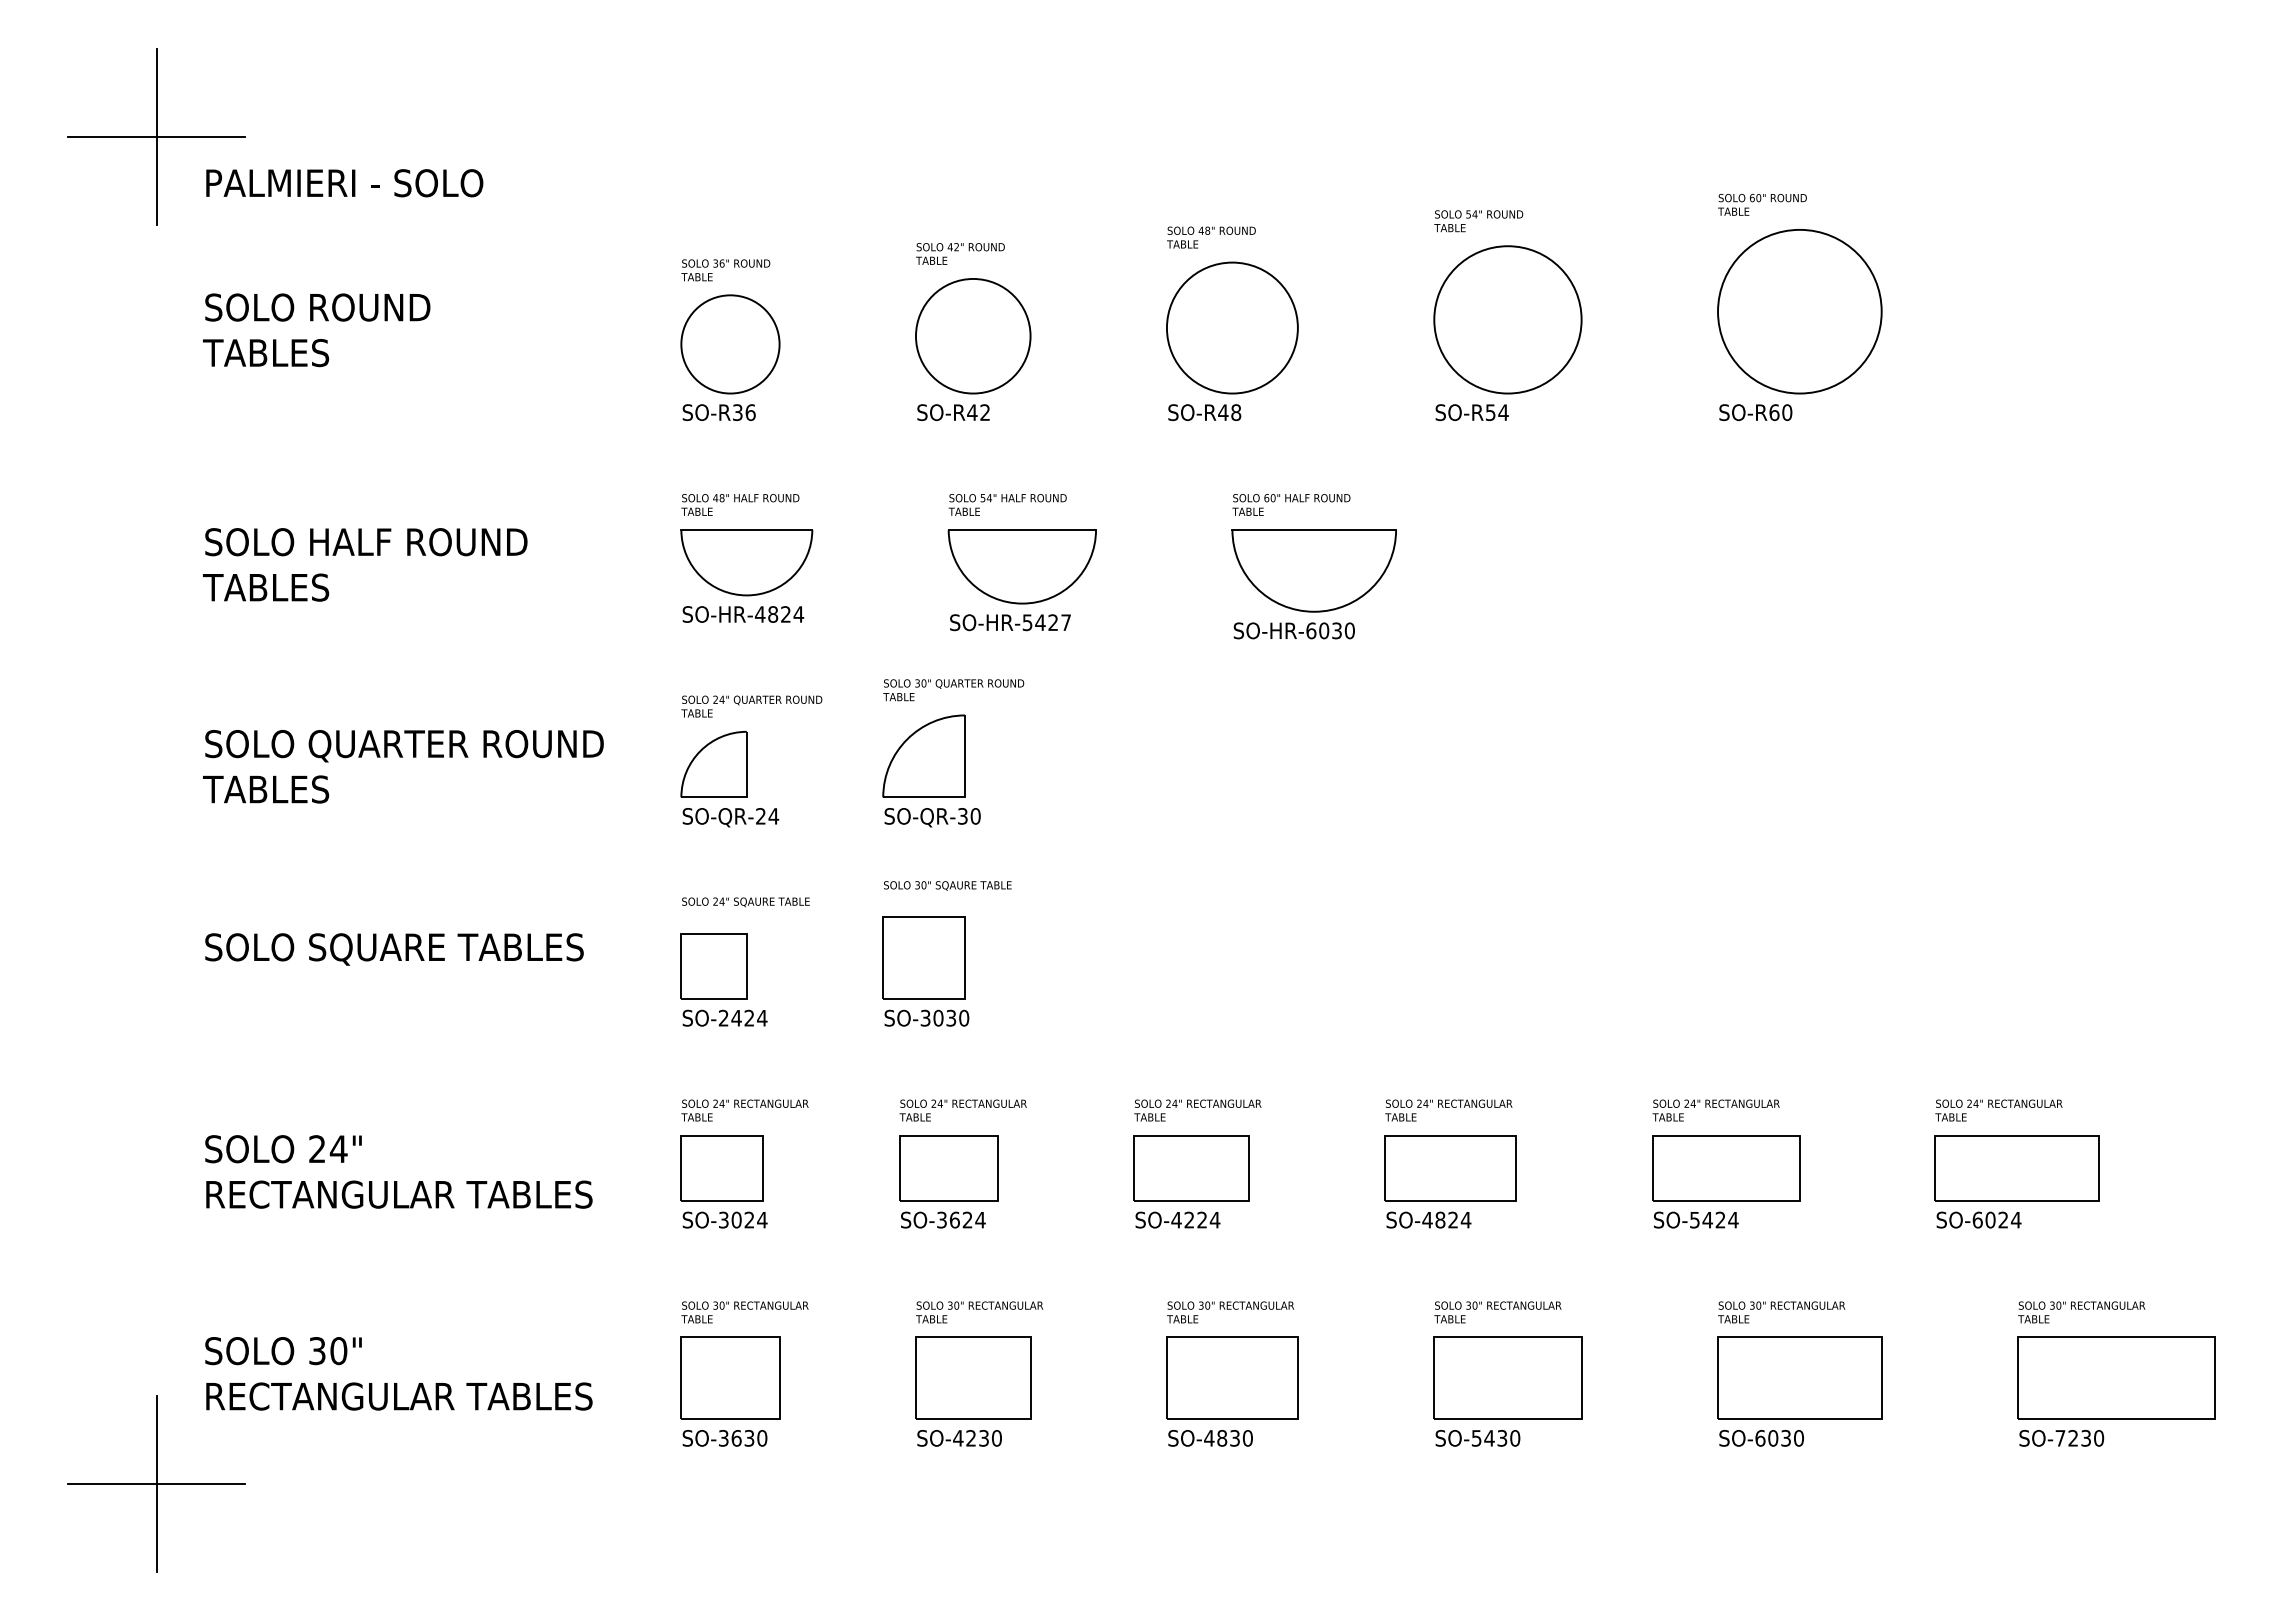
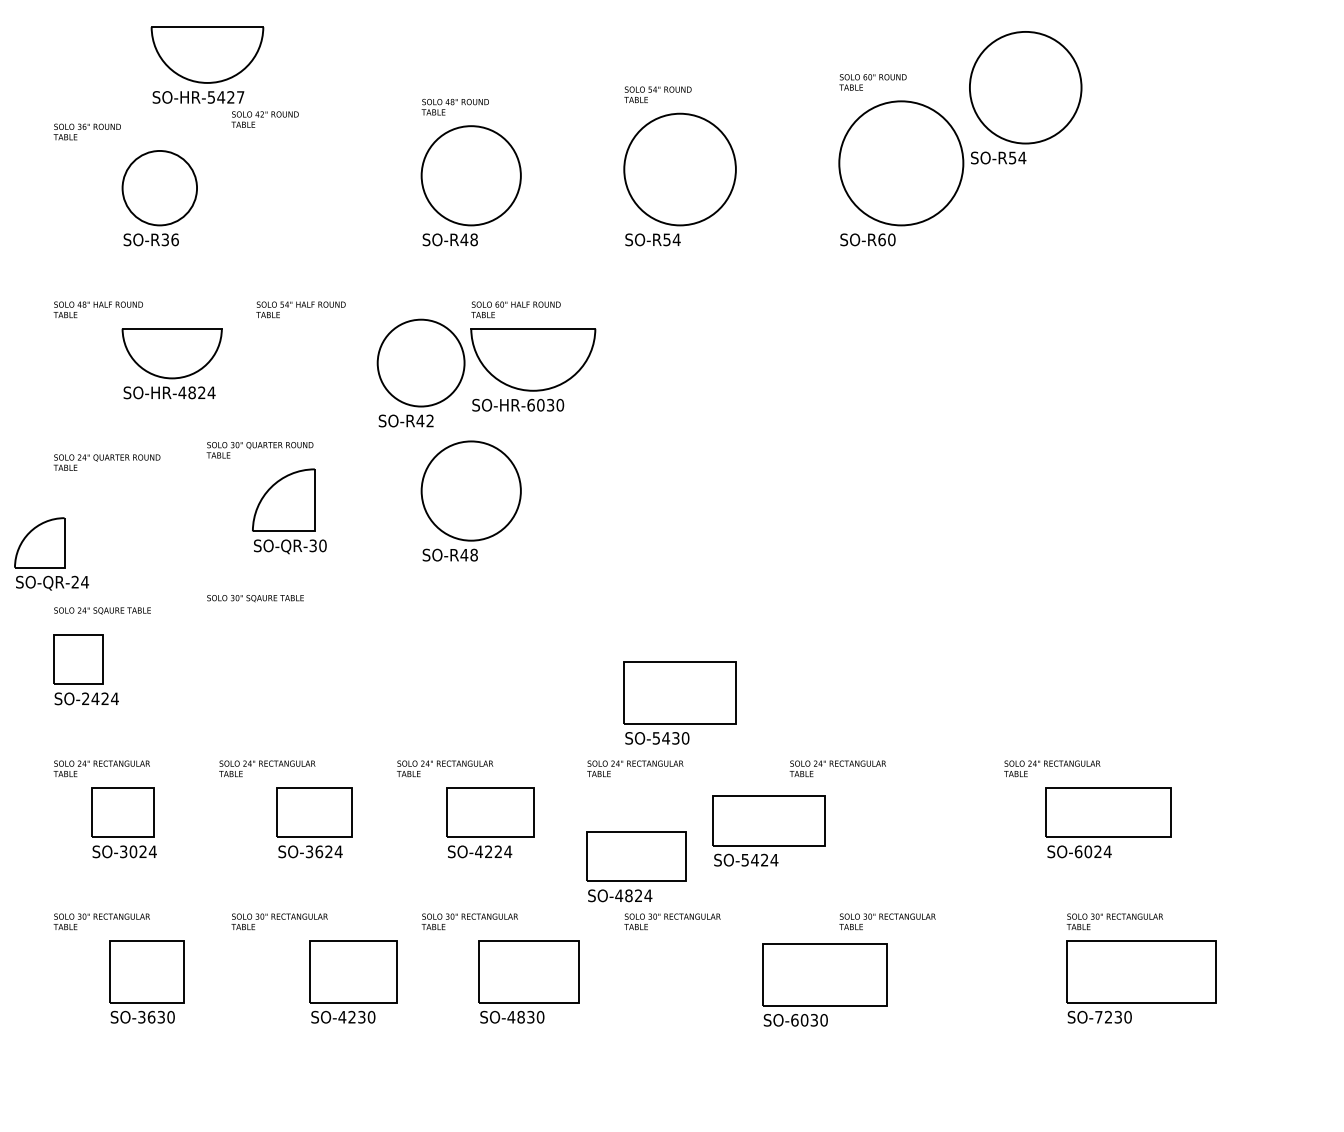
part: (1963, 225) -> (1025, 98), added
part: (973, 349) -> (421, 373), moved
part: (730, 357) -> (159, 198), moved
part: (746, 575) -> (171, 363), moved
part: (1021, 580) -> (206, 65), moved
part: (1232, 757) -> (471, 501), added
part: (931, 770) -> (289, 511), moved
part: (729, 778) -> (51, 553), moved
part: (925, 971) -> (238, 663), removed
part: (723, 1181) -> (123, 822), moved
part: (948, 1181) -> (314, 822), moved
part: (1191, 1181) -> (490, 822), moved
part: (1450, 1181) -> (636, 866), moved
part: (1726, 1181) -> (769, 830), moved
part: (2016, 1181) -> (1107, 822), moved
part: (730, 1391) -> (146, 981), moved
part: (973, 1391) -> (353, 981), moved
part: (1232, 1391) -> (528, 981), moved
part: (1507, 1391) -> (679, 702), moved
part: (1799, 1391) -> (824, 984), moved

